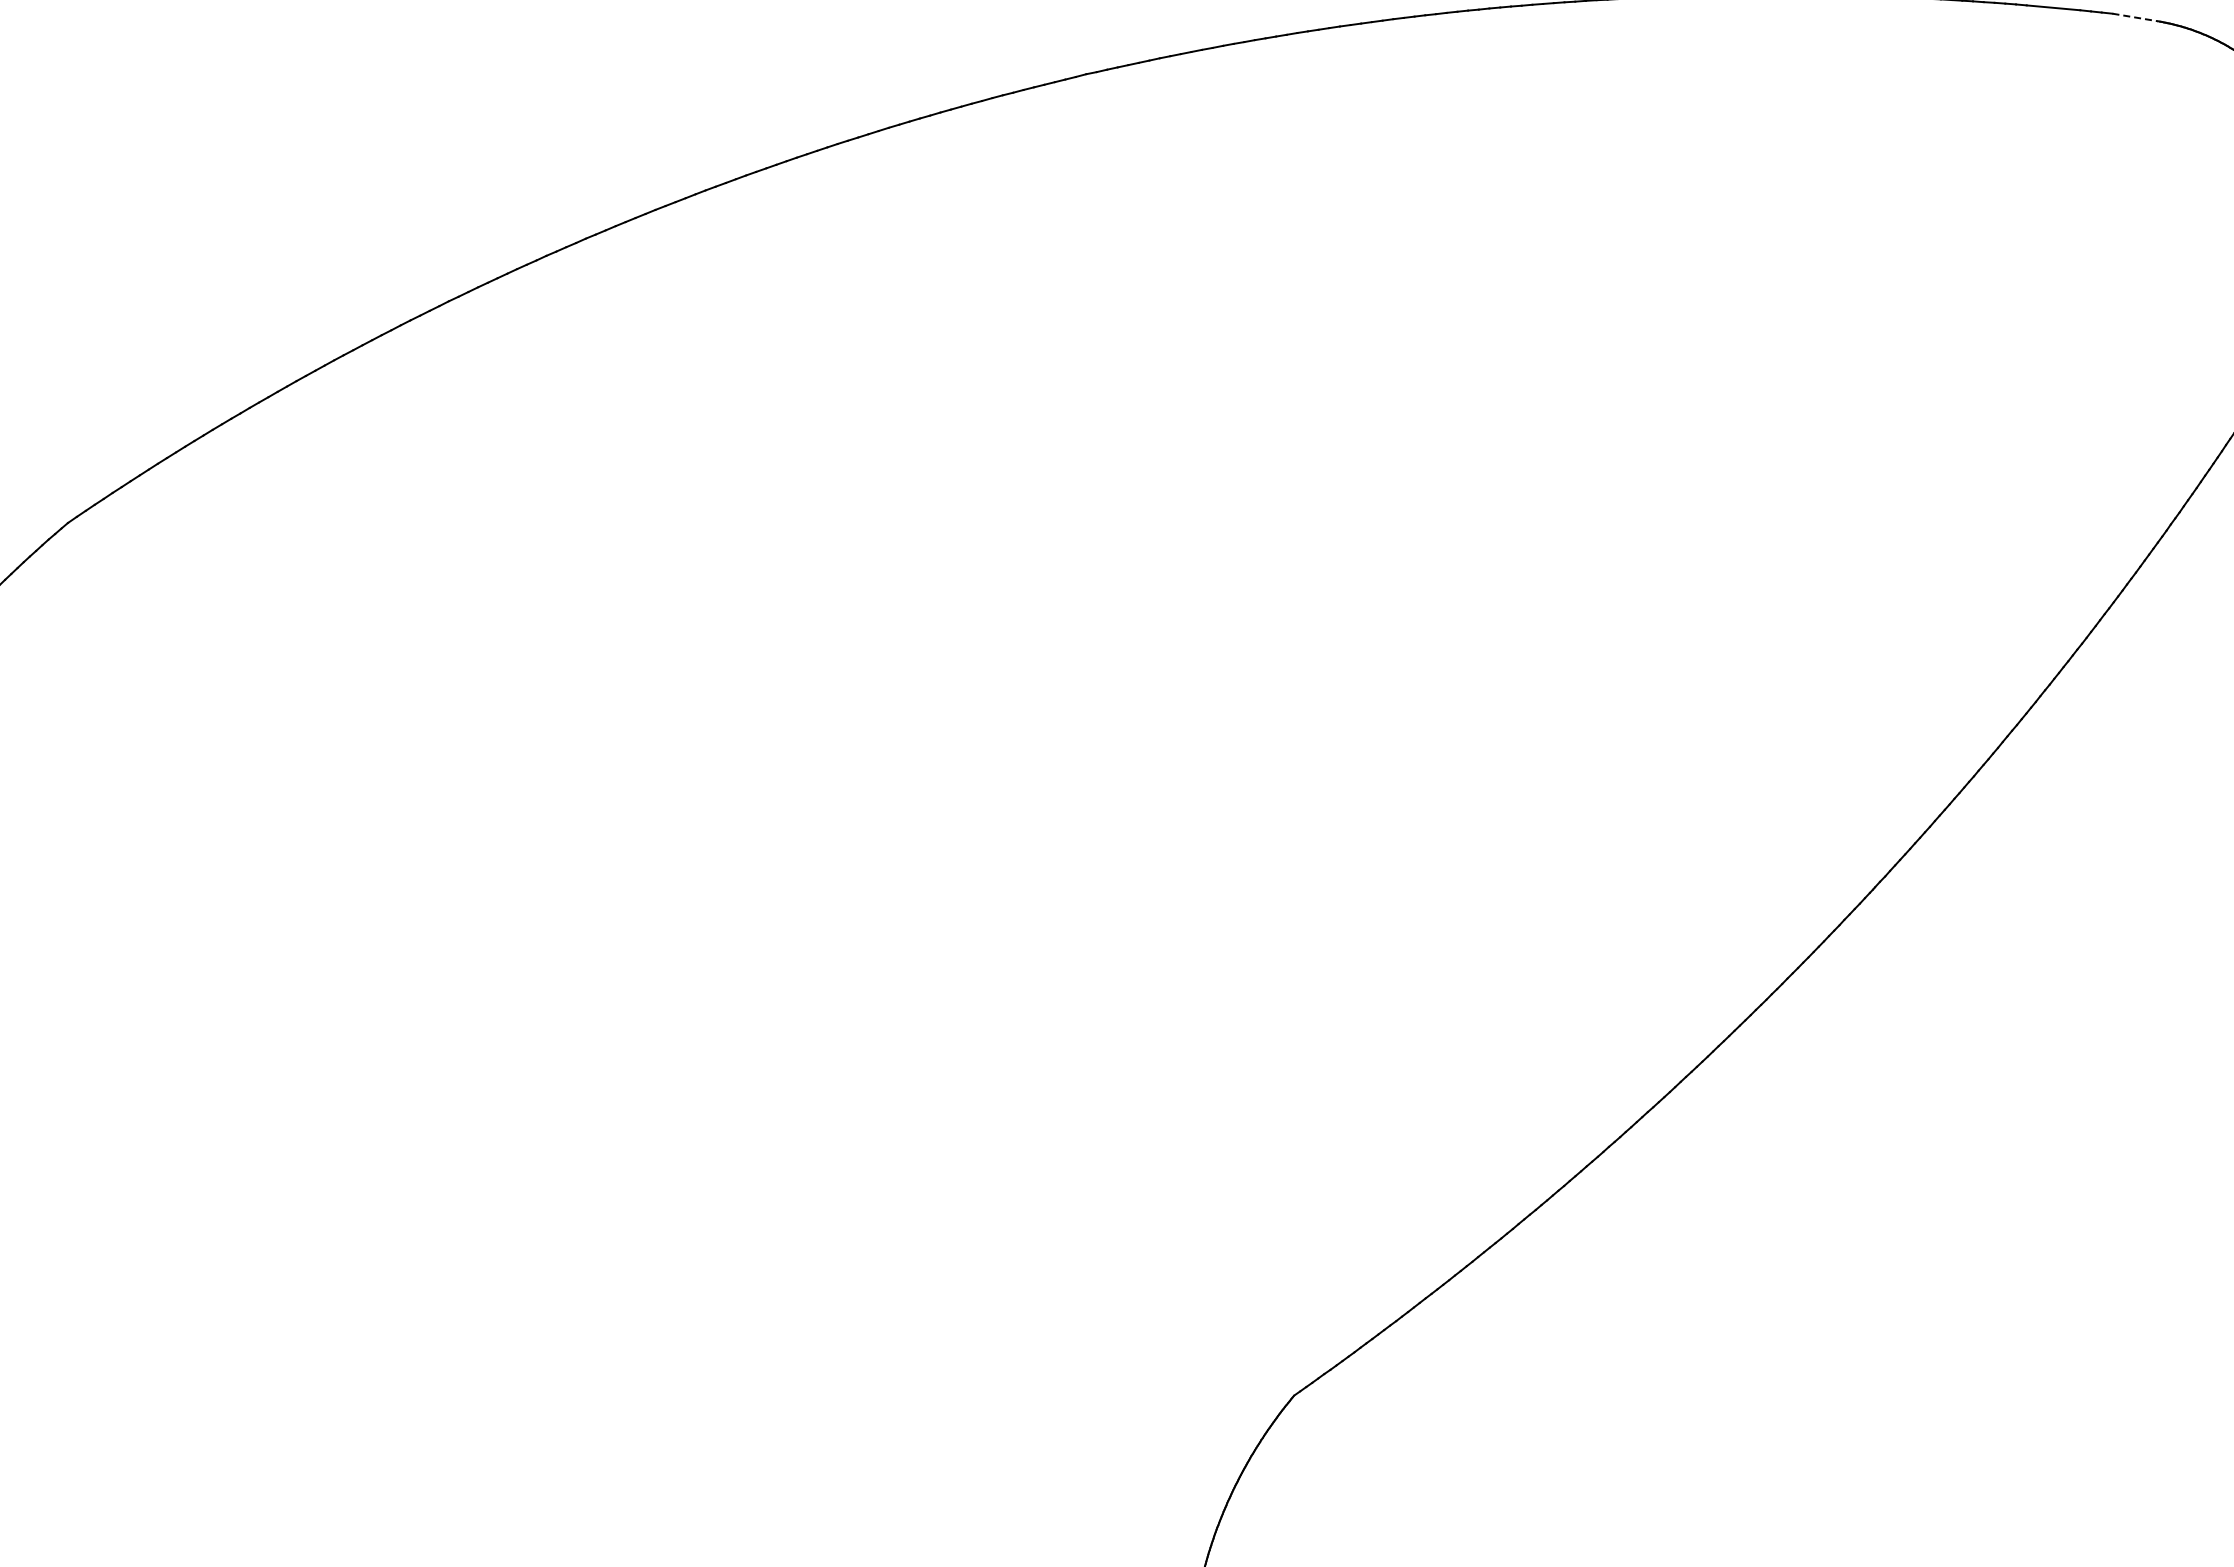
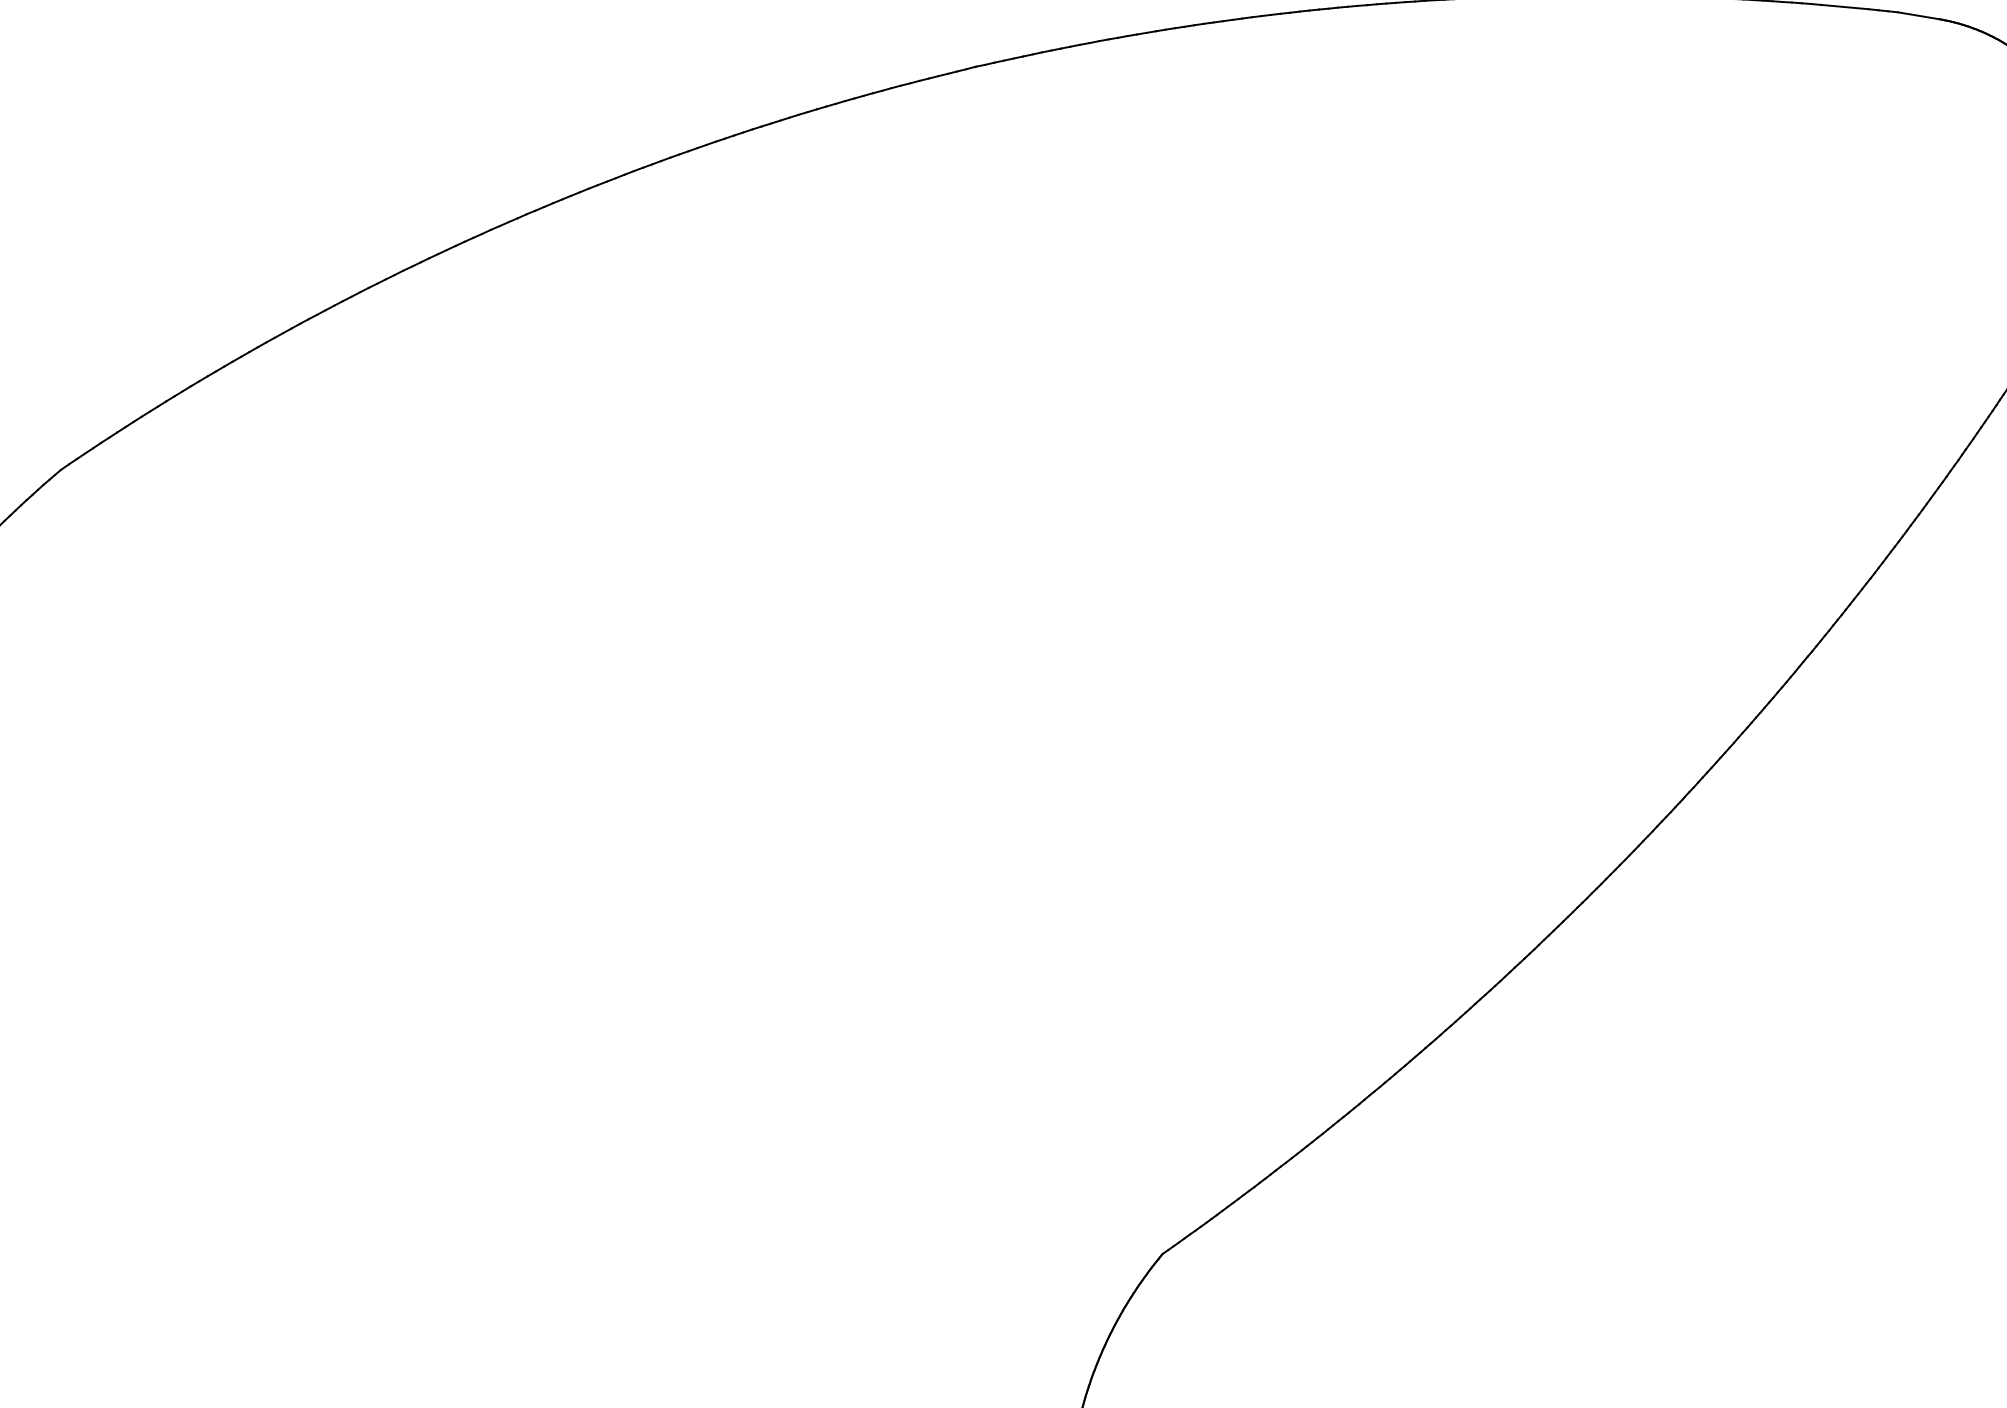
line: (2135, 17) -> (1918, 15), dashed -> solid

